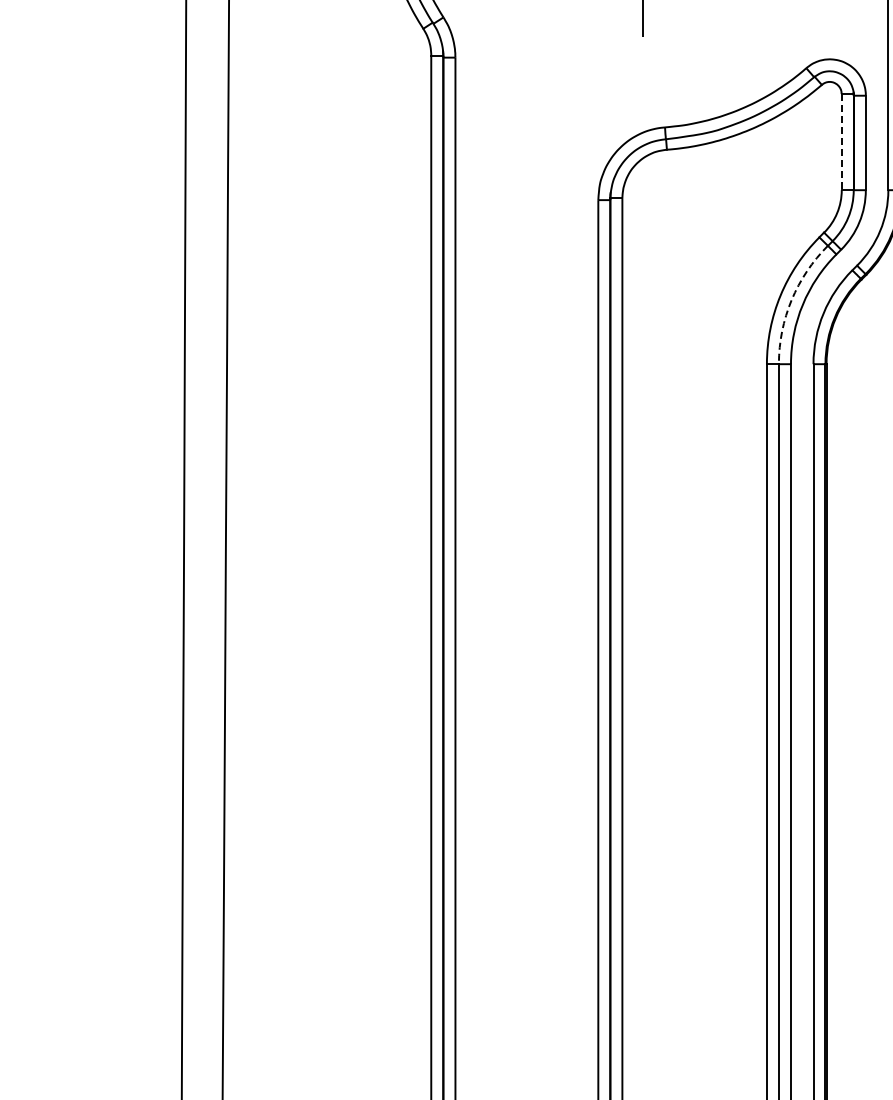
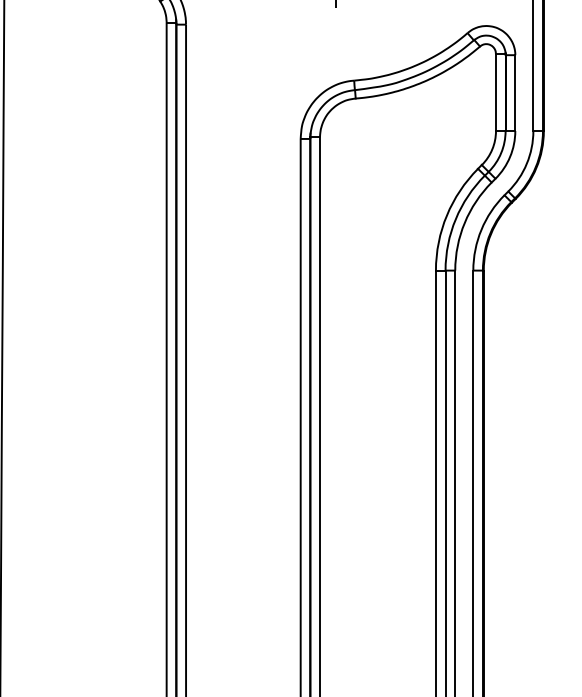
line: (841, 142) -> (495, 92), dashed -> solid
arc: (791, 300) -> (455, 219), dashed -> solid

